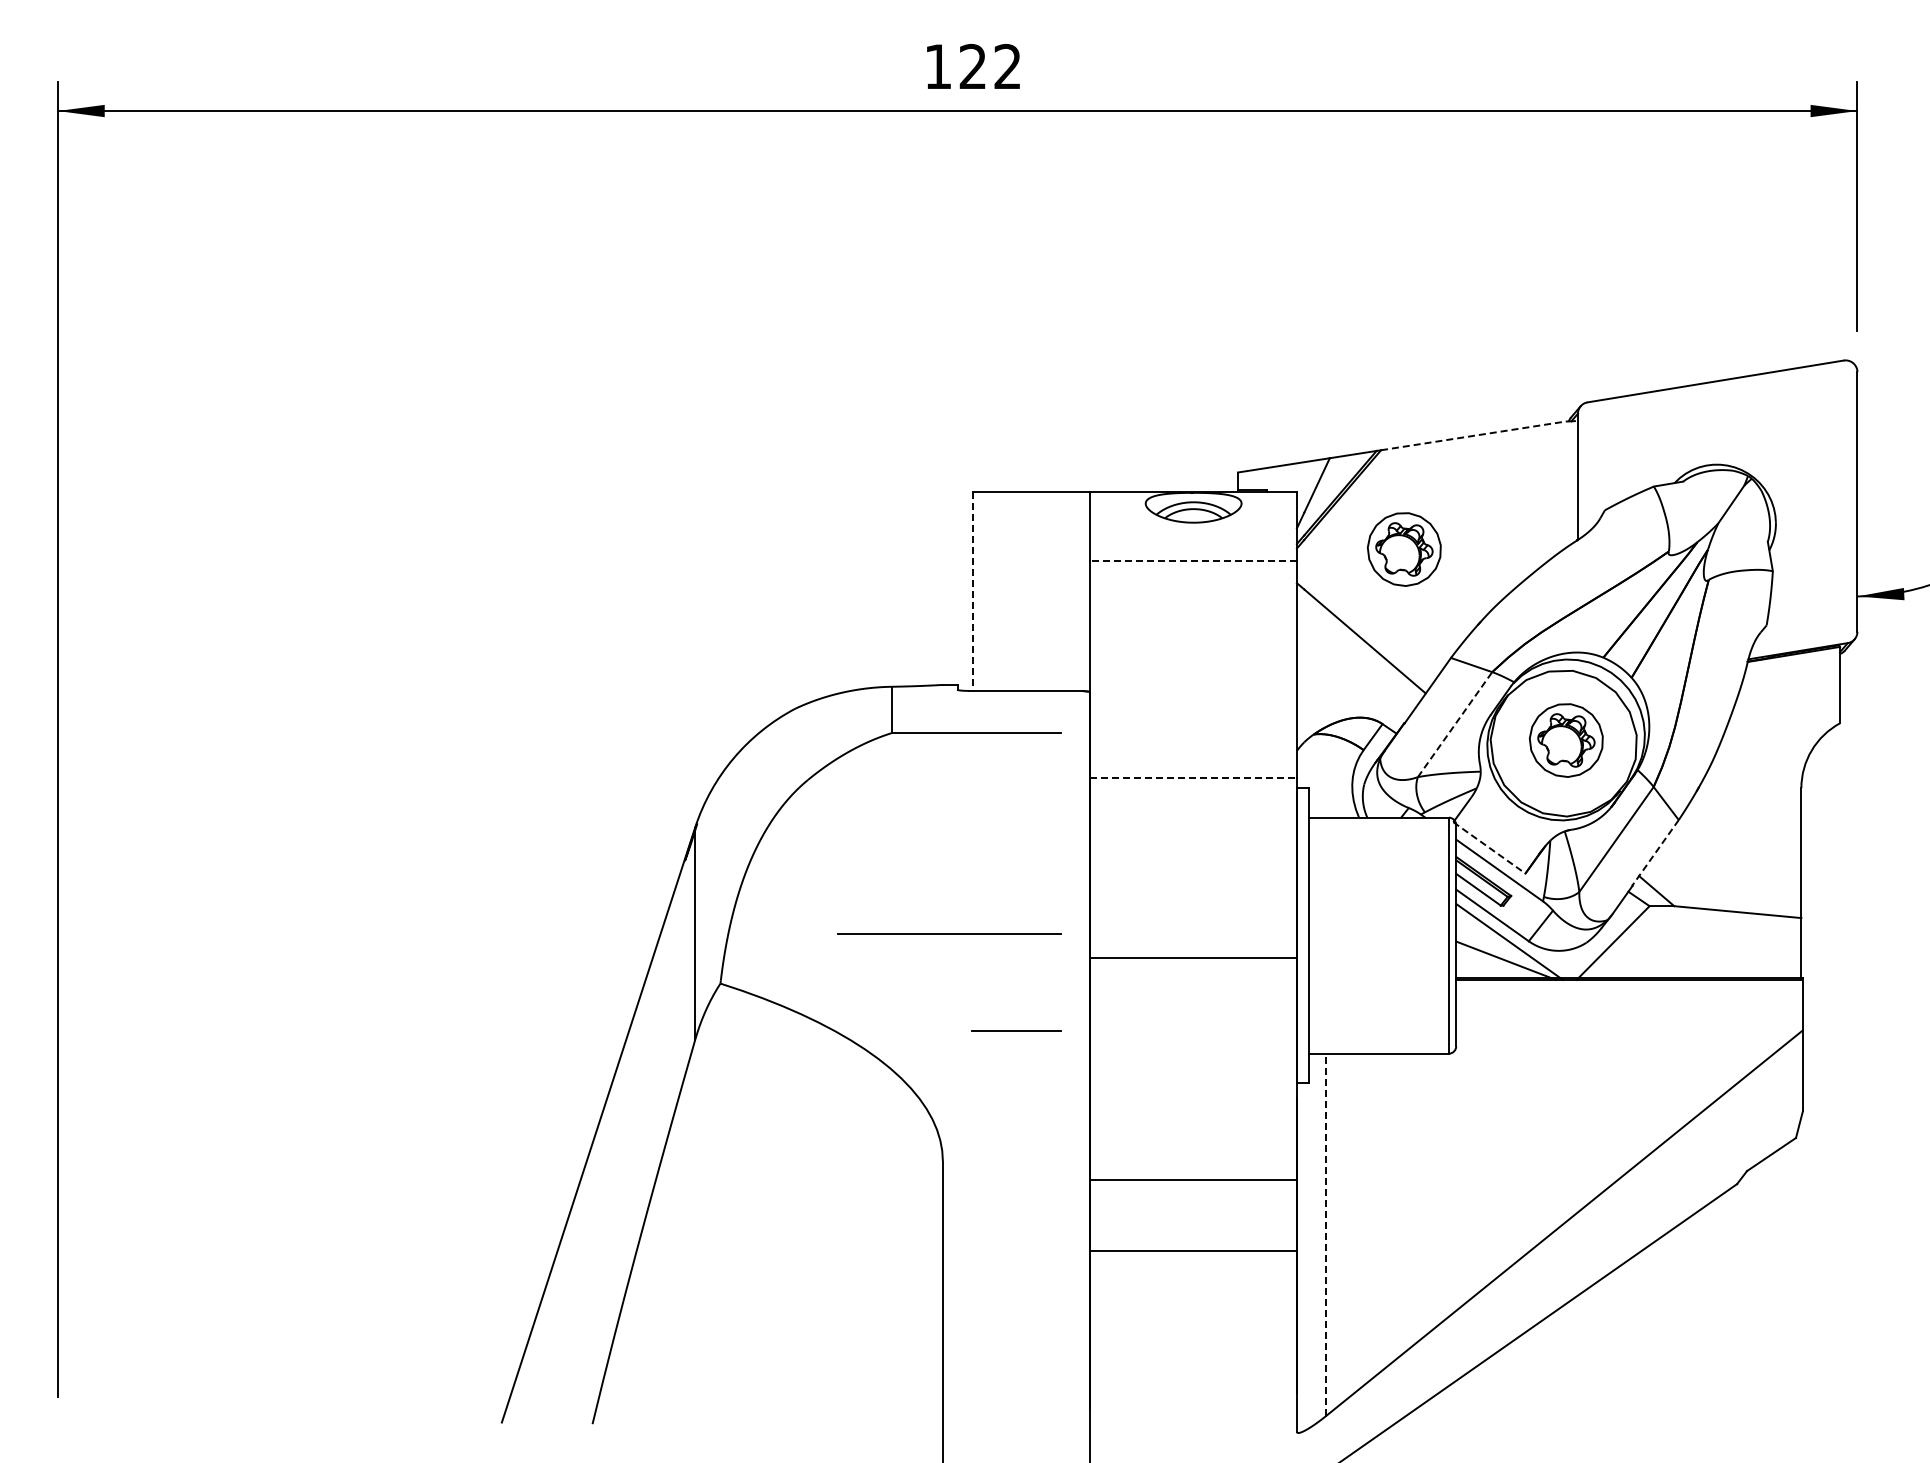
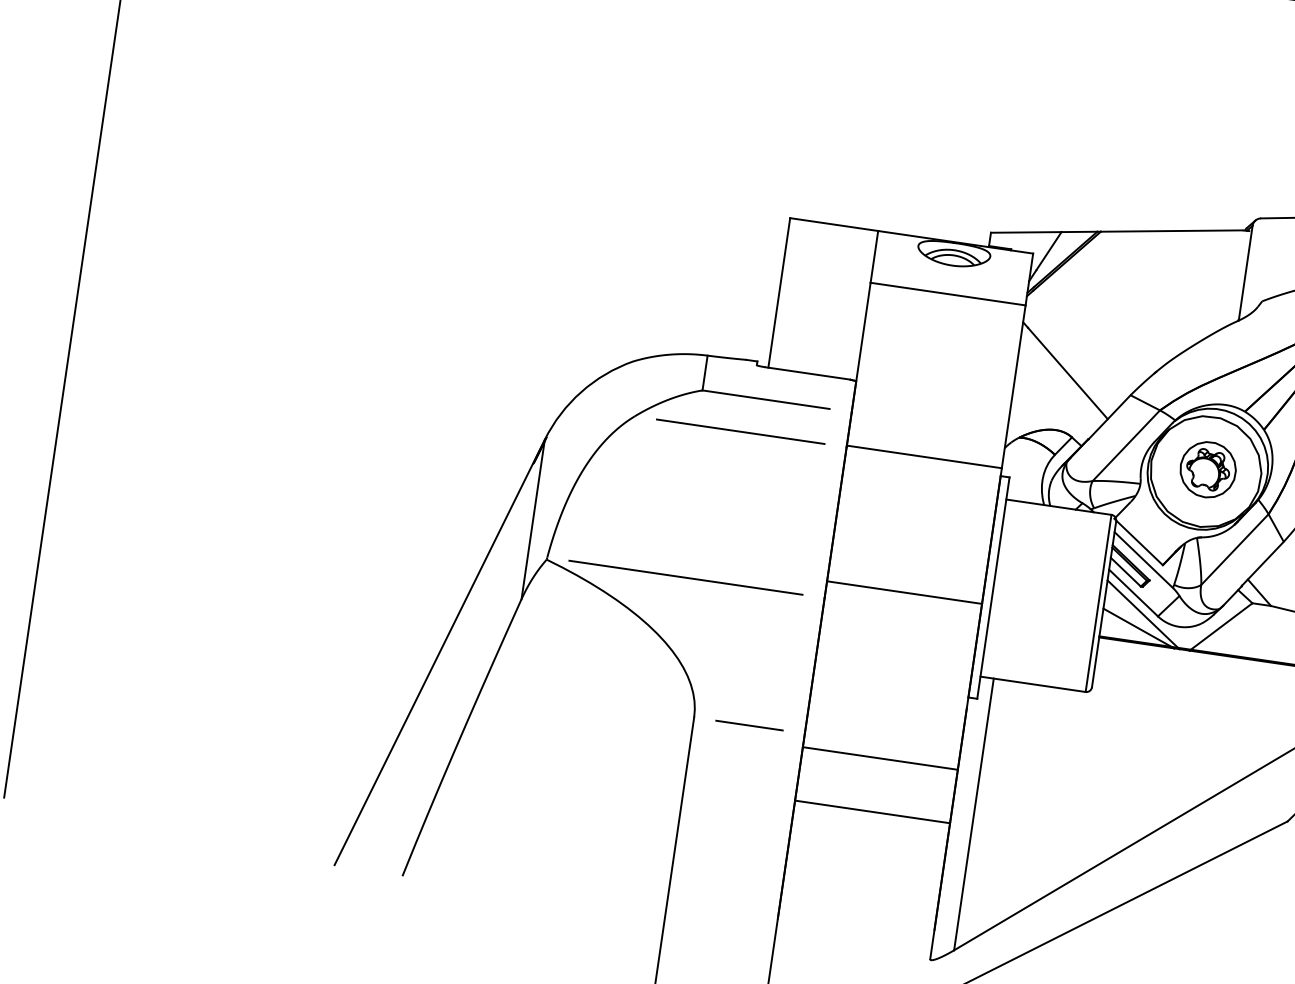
line: (1473, 435) -> (1171, 230), dashed -> solid
part: (1403, 549) -> (1106, 308), removed
line: (1193, 560) -> (948, 293), dashed -> solid
line: (973, 591) -> (779, 293), dashed -> solid
line: (1455, 724) -> (1126, 445), dashed -> solid
line: (1194, 777) -> (925, 456), dashed -> solid
line: (1489, 848) -> (1138, 542), dashed -> solid
line: (1655, 853) -> (1262, 564), dashed -> solid
line: (949, 933) -> (740, 431), moved
line: (905, 980) -> (685, 577), added
line: (1016, 1030) -> (749, 725), moved
line: (1326, 1234) -> (974, 814), dashed -> solid

